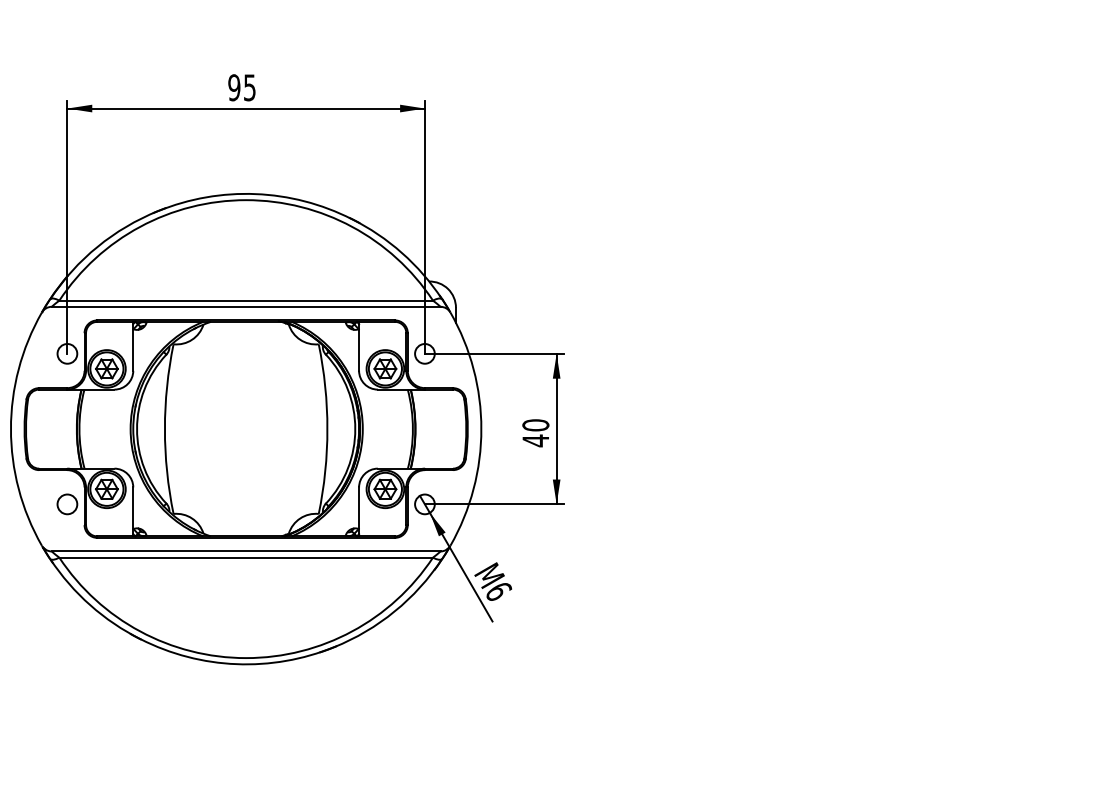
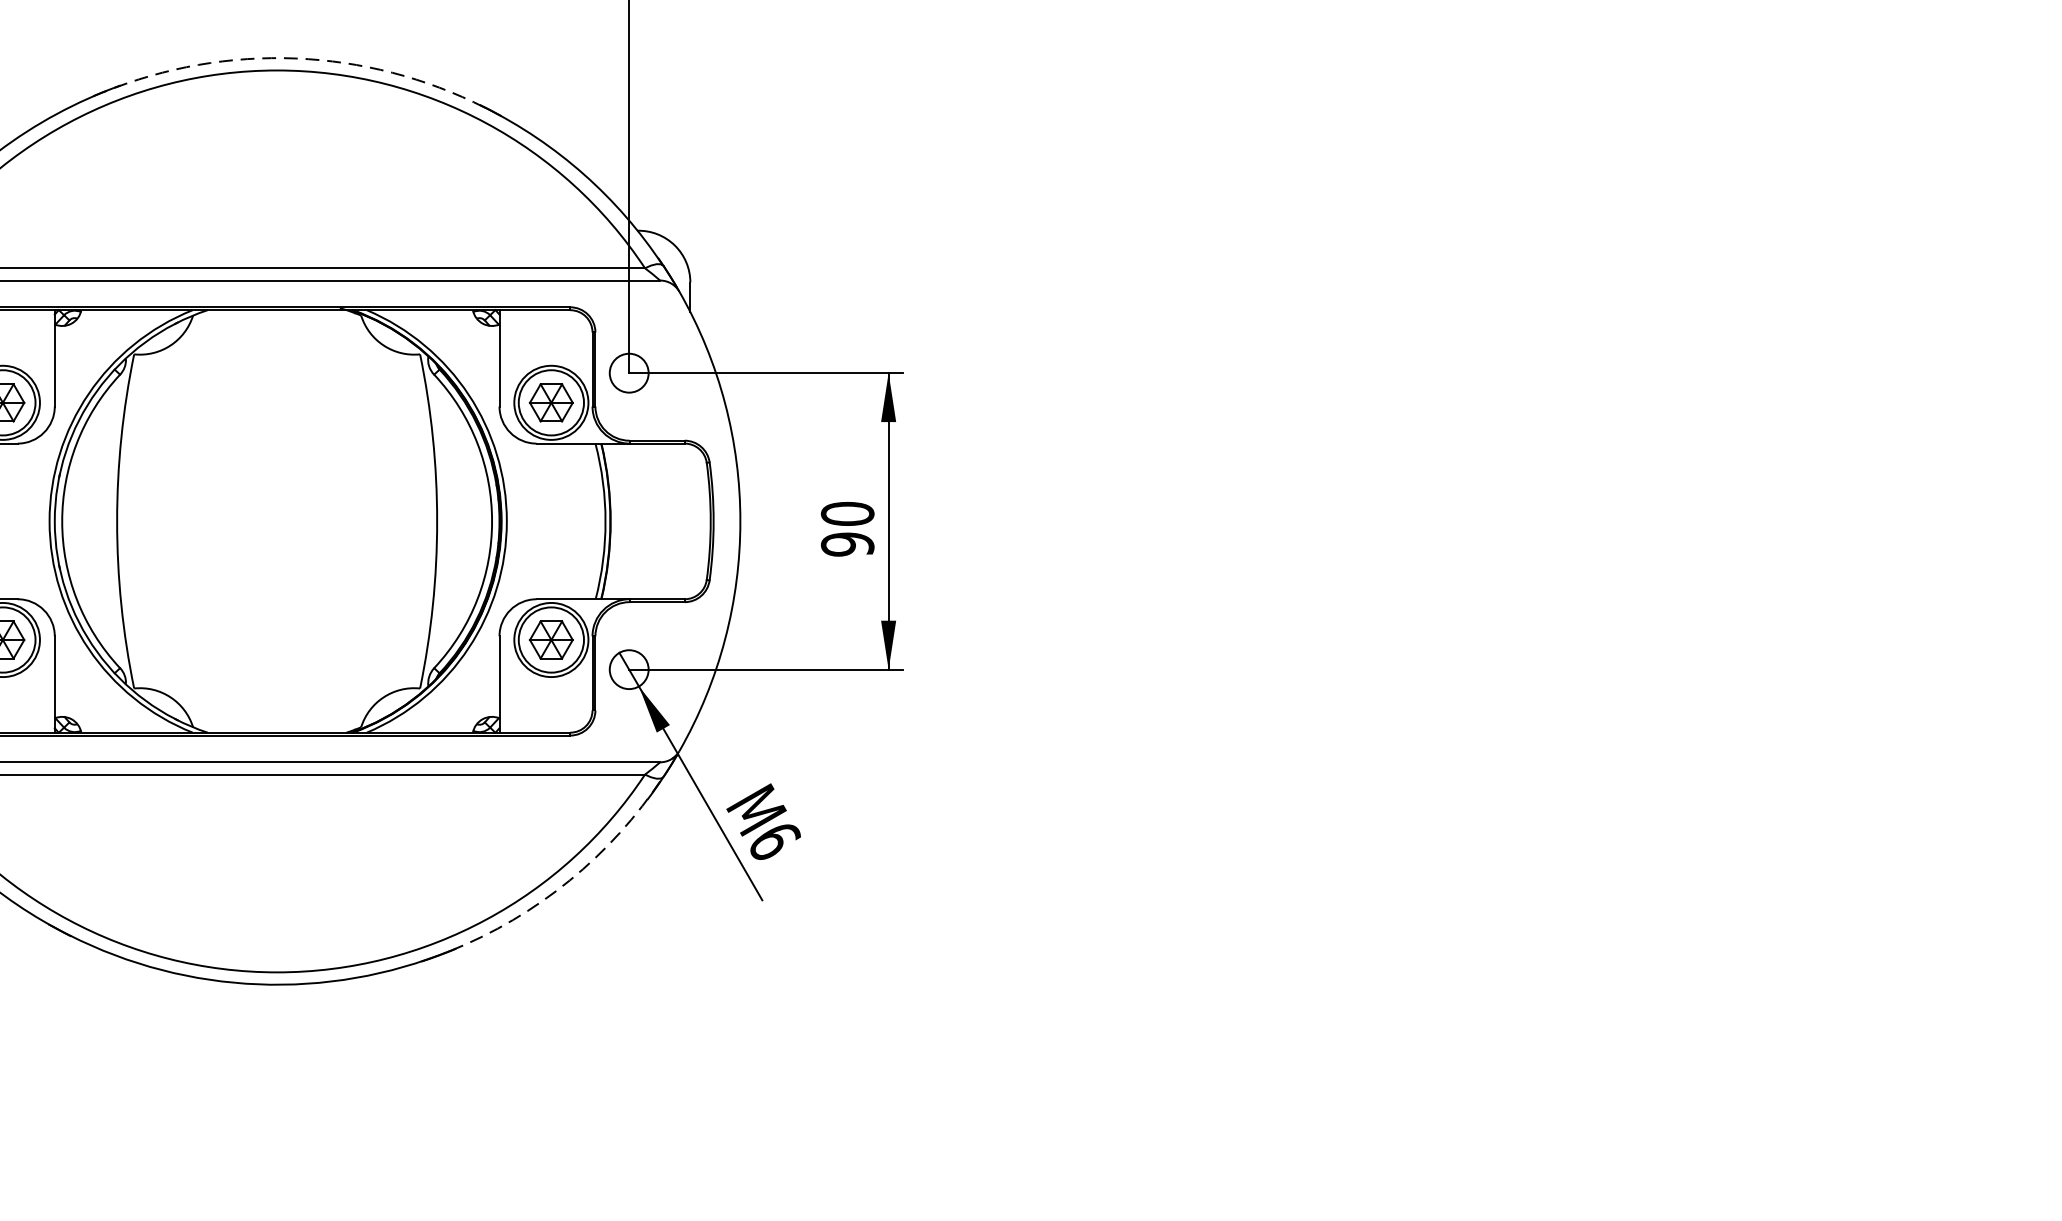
arc: (255, 194) -> (295, 59), solid -> dashed
text: (535, 440) -> (846, 543), 40 -> 90
arc: (394, 611) -> (569, 880), solid -> dashed

